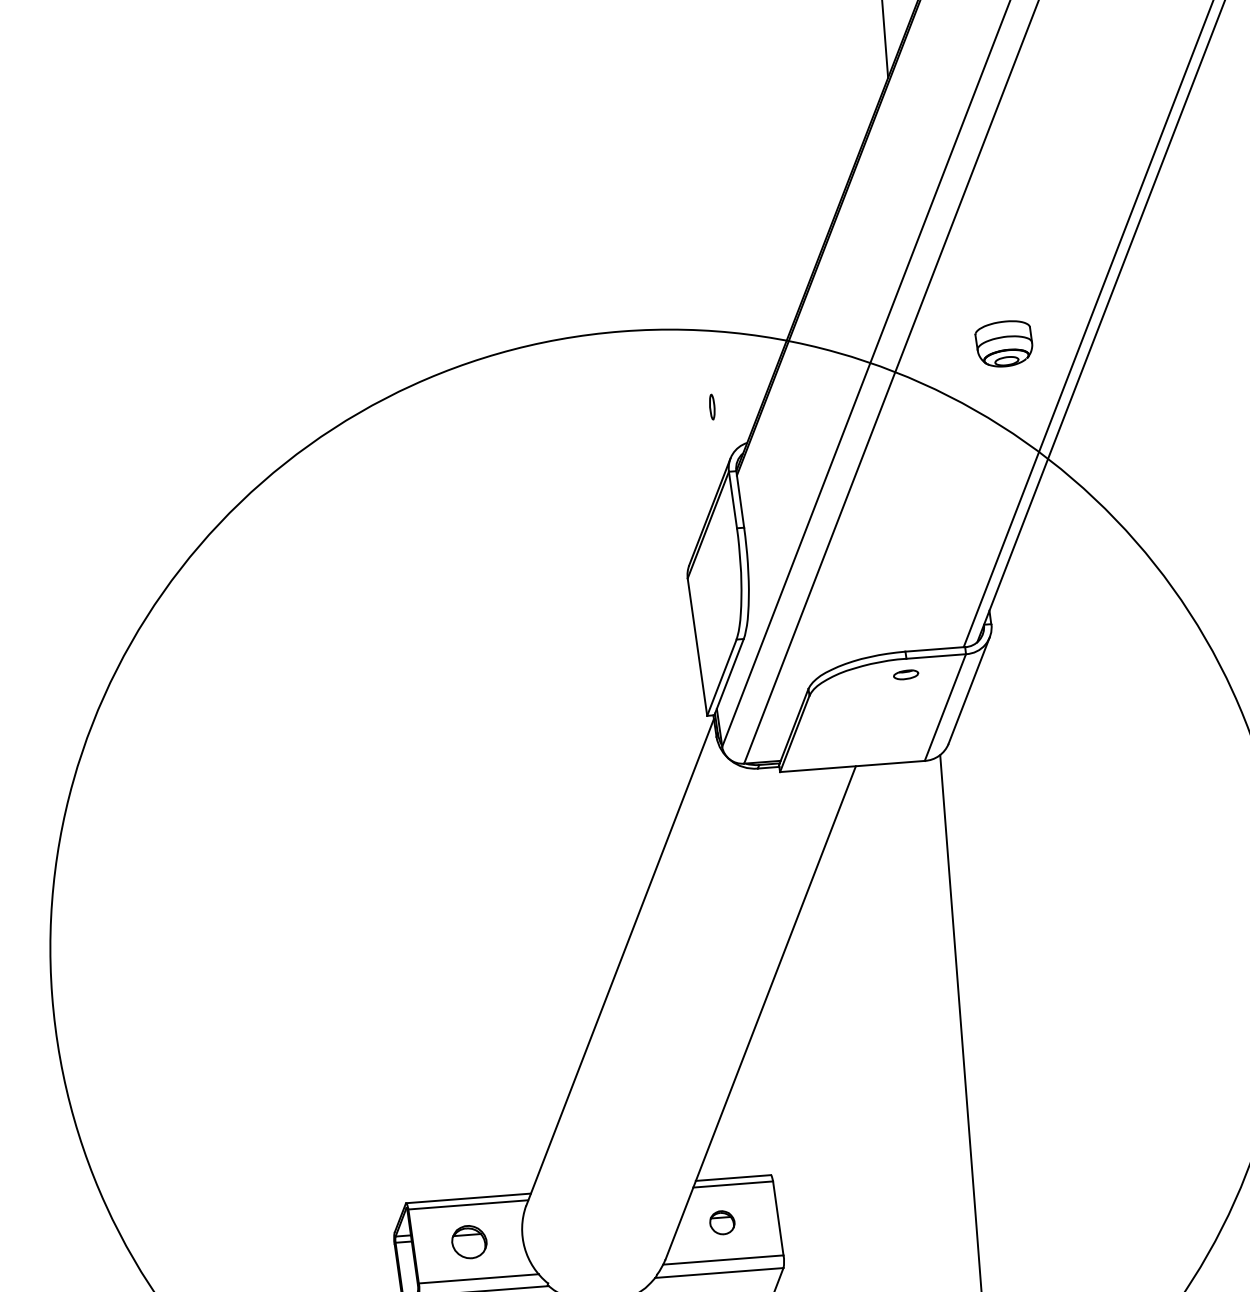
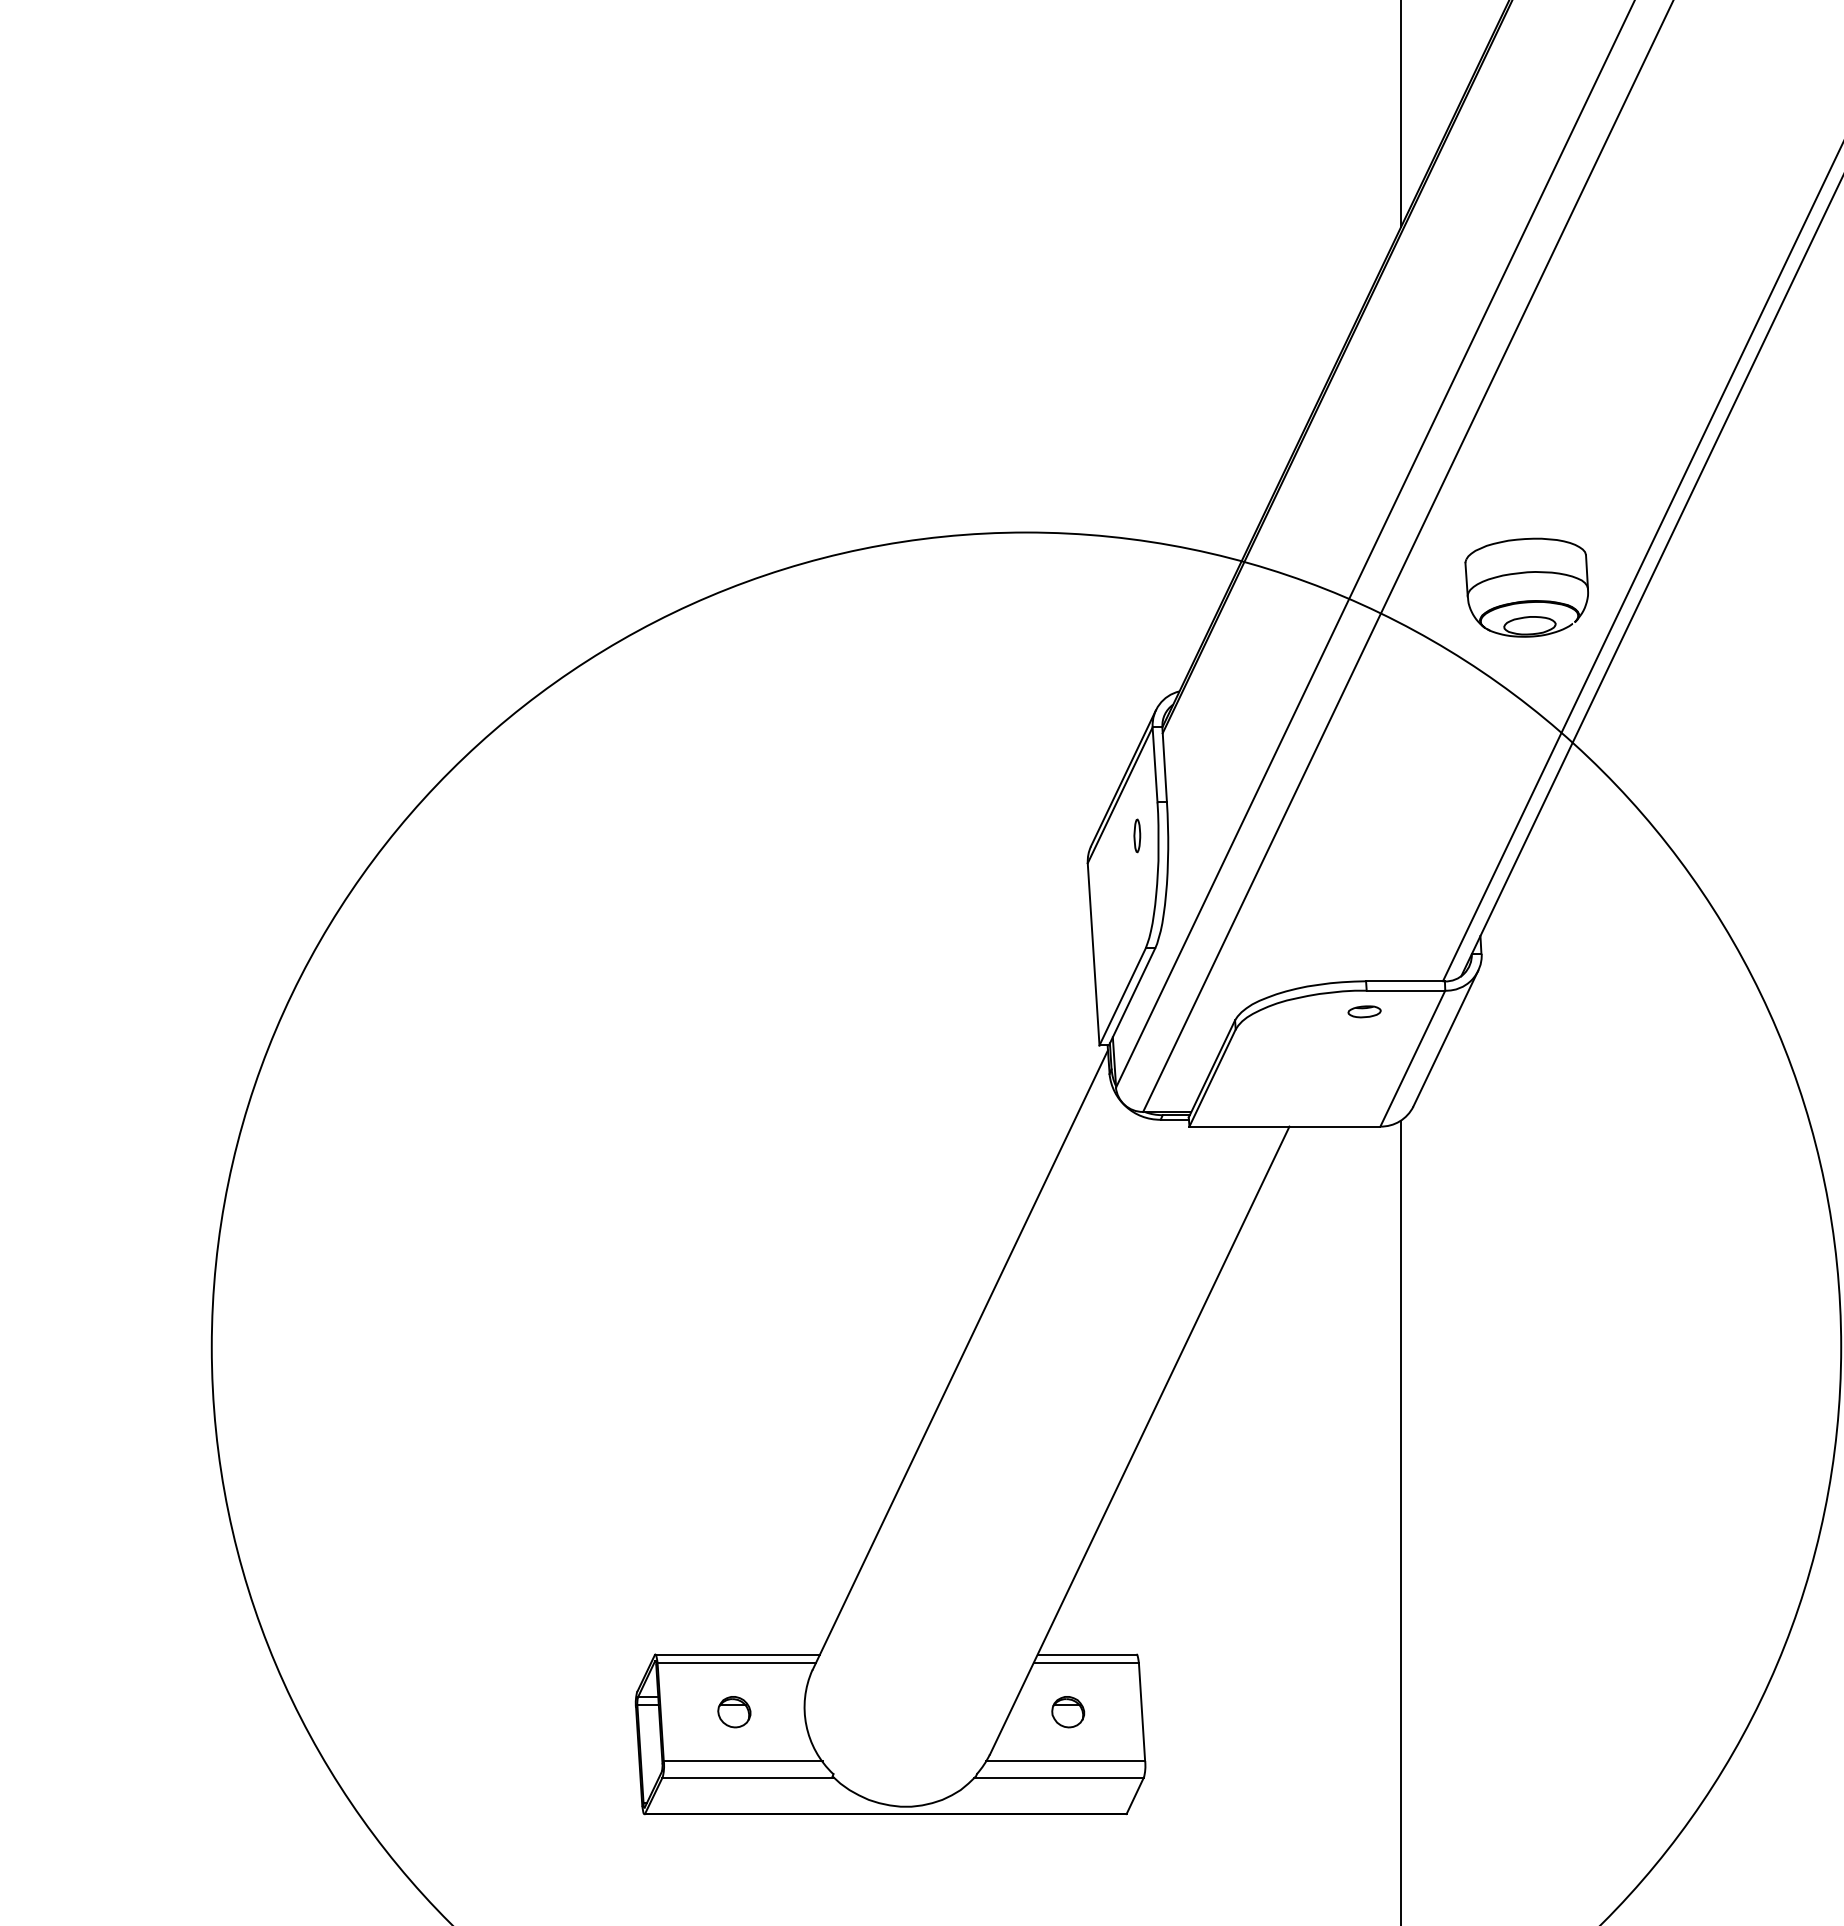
part: (1004, 343) -> (1526, 587), size x1.67
part: (712, 406) -> (1137, 835), moved
part: (469, 1242) -> (734, 1712), size x0.71

